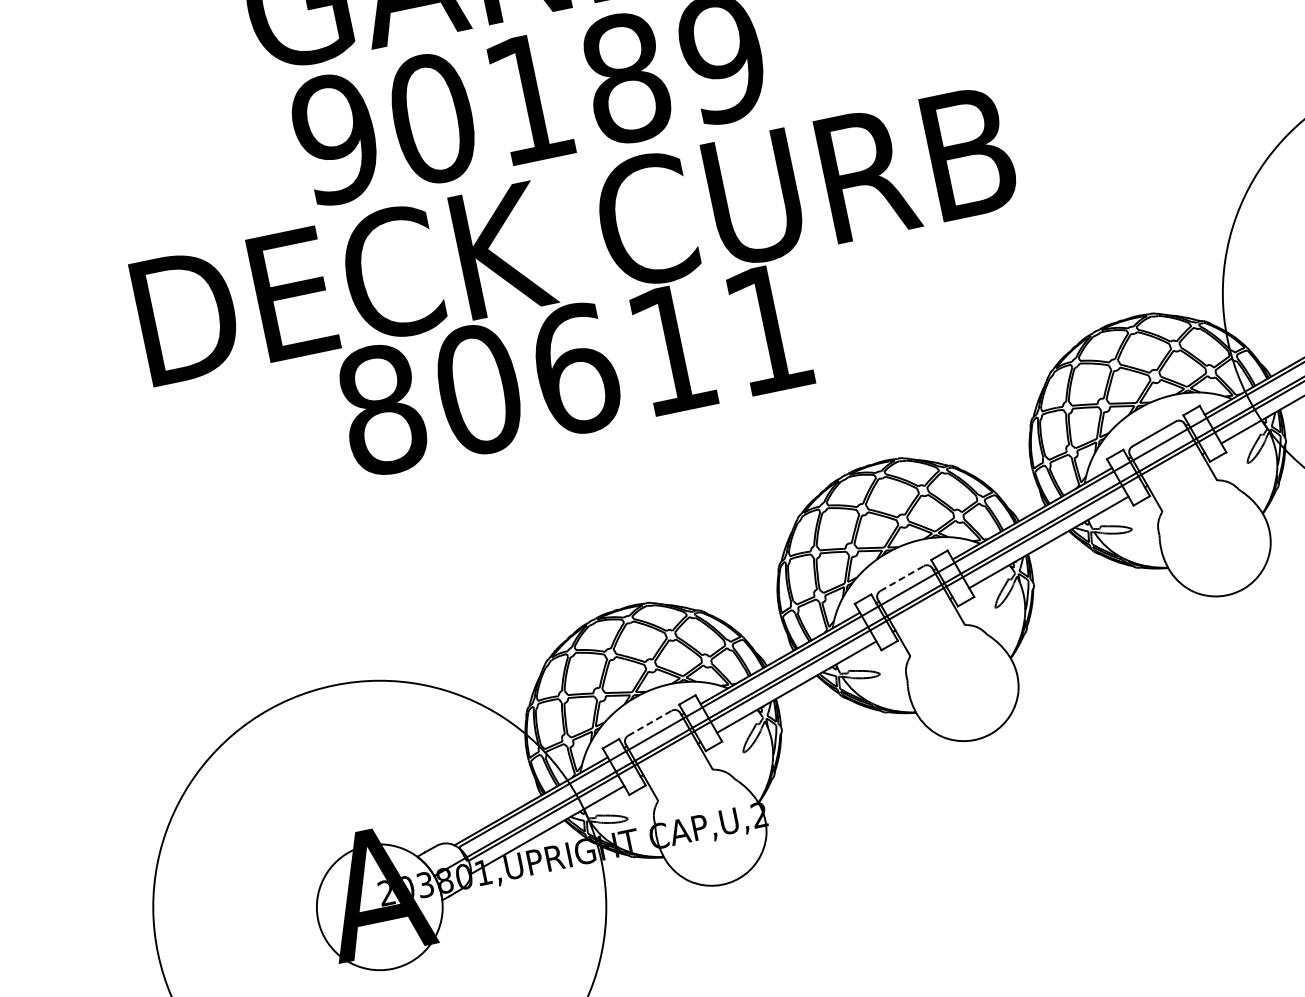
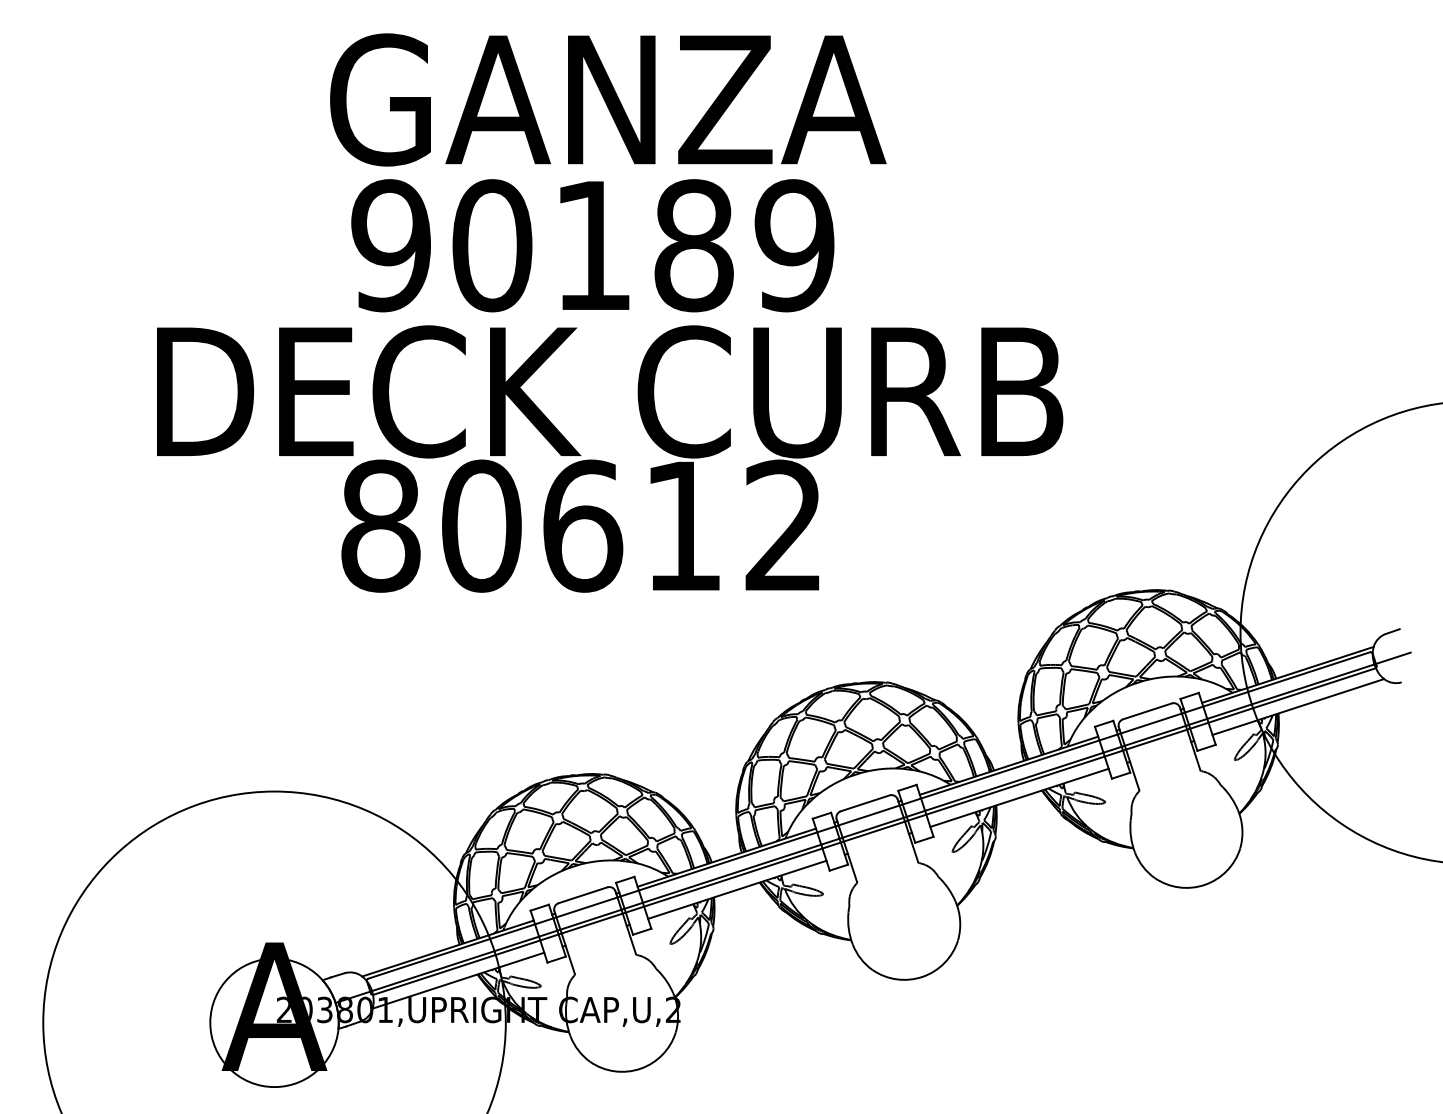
text: (766, 327) -> (782, 524), 80611 -> 80612
line: (902, 578) -> (865, 803), dashed -> solid
line: (650, 723) -> (583, 895), dashed -> solid

